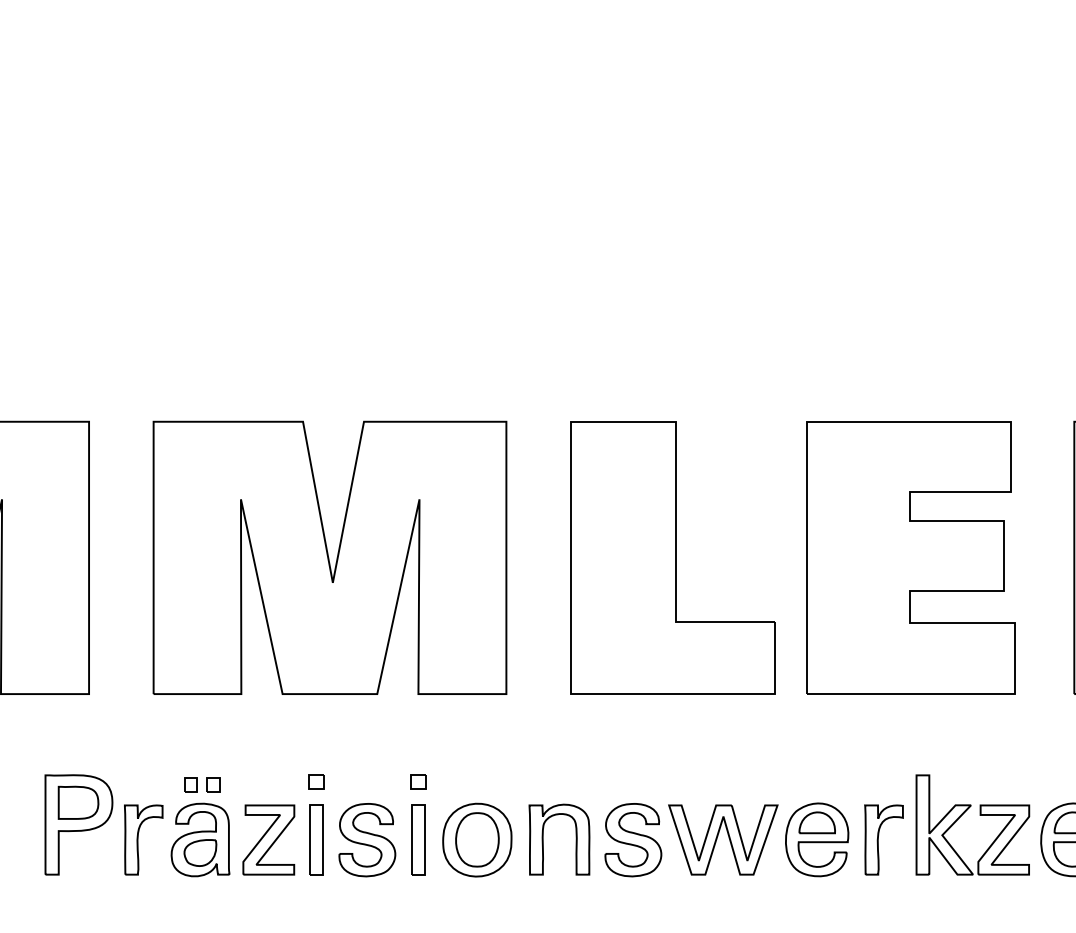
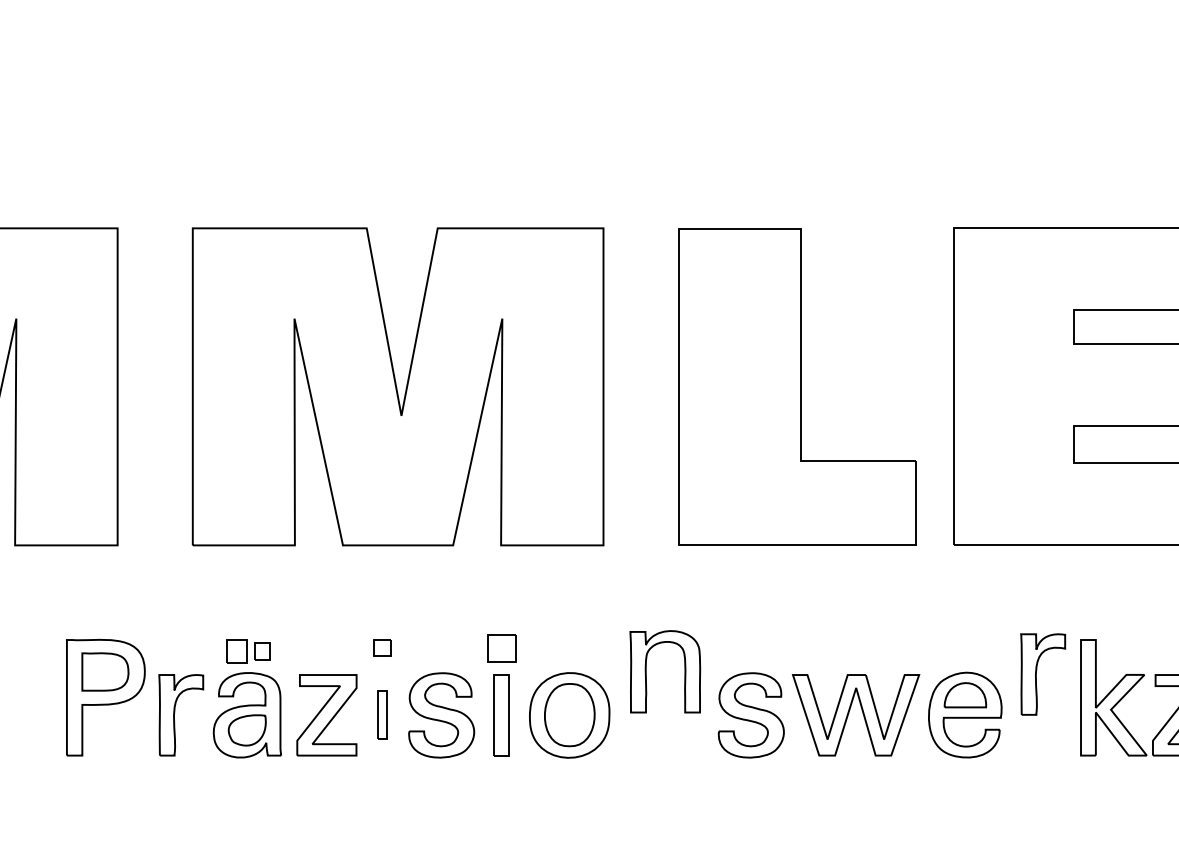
part: (418, 781) -> (501, 647), size x1.6
part: (190, 784) -> (235, 650), size x1.4
part: (316, 839) -> (382, 714), size x0.6
part: (543, 839) -> (646, 671), moved
part: (883, 839) -> (1042, 673), moved

